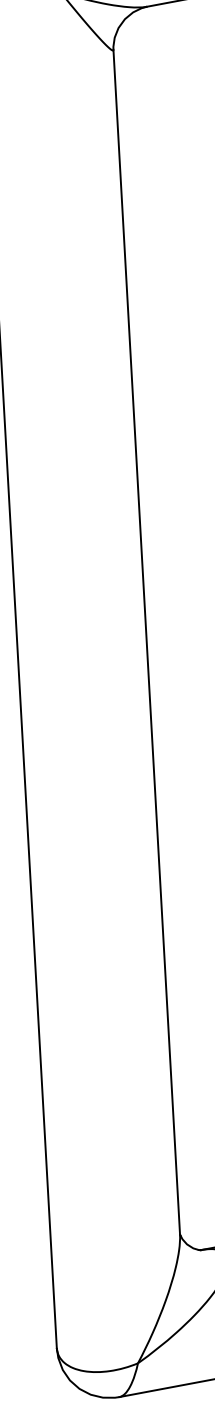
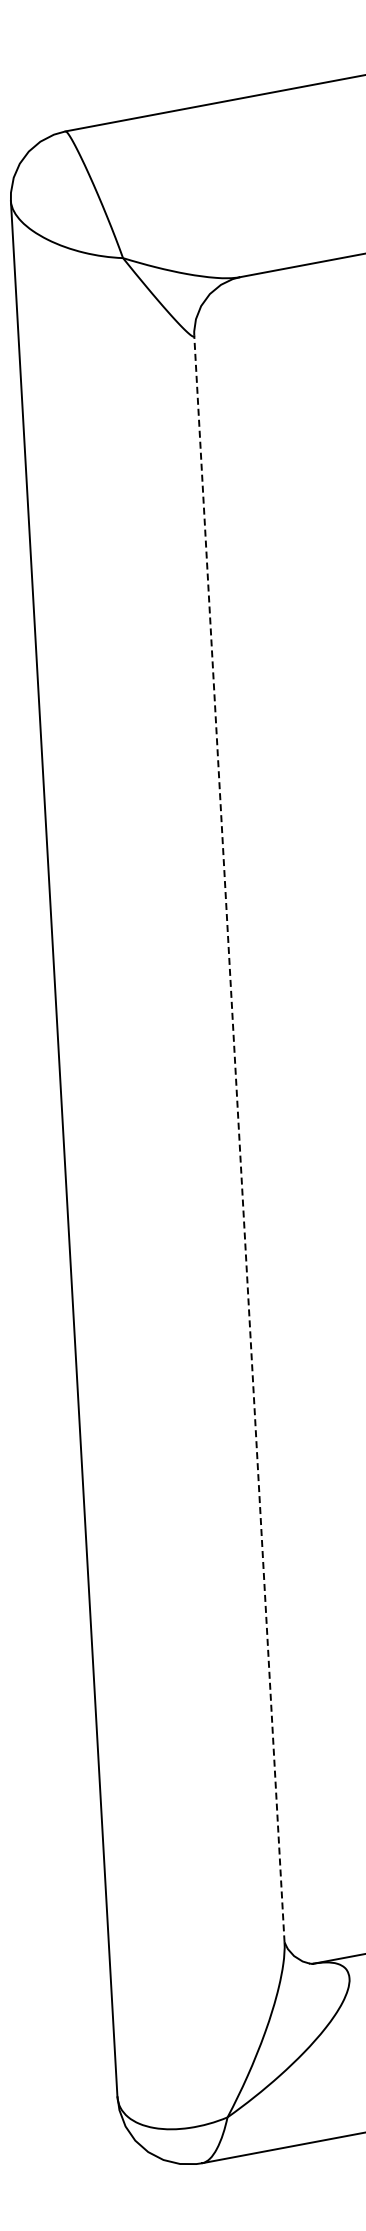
line: (146, 642) -> (239, 1139), solid -> dashed

